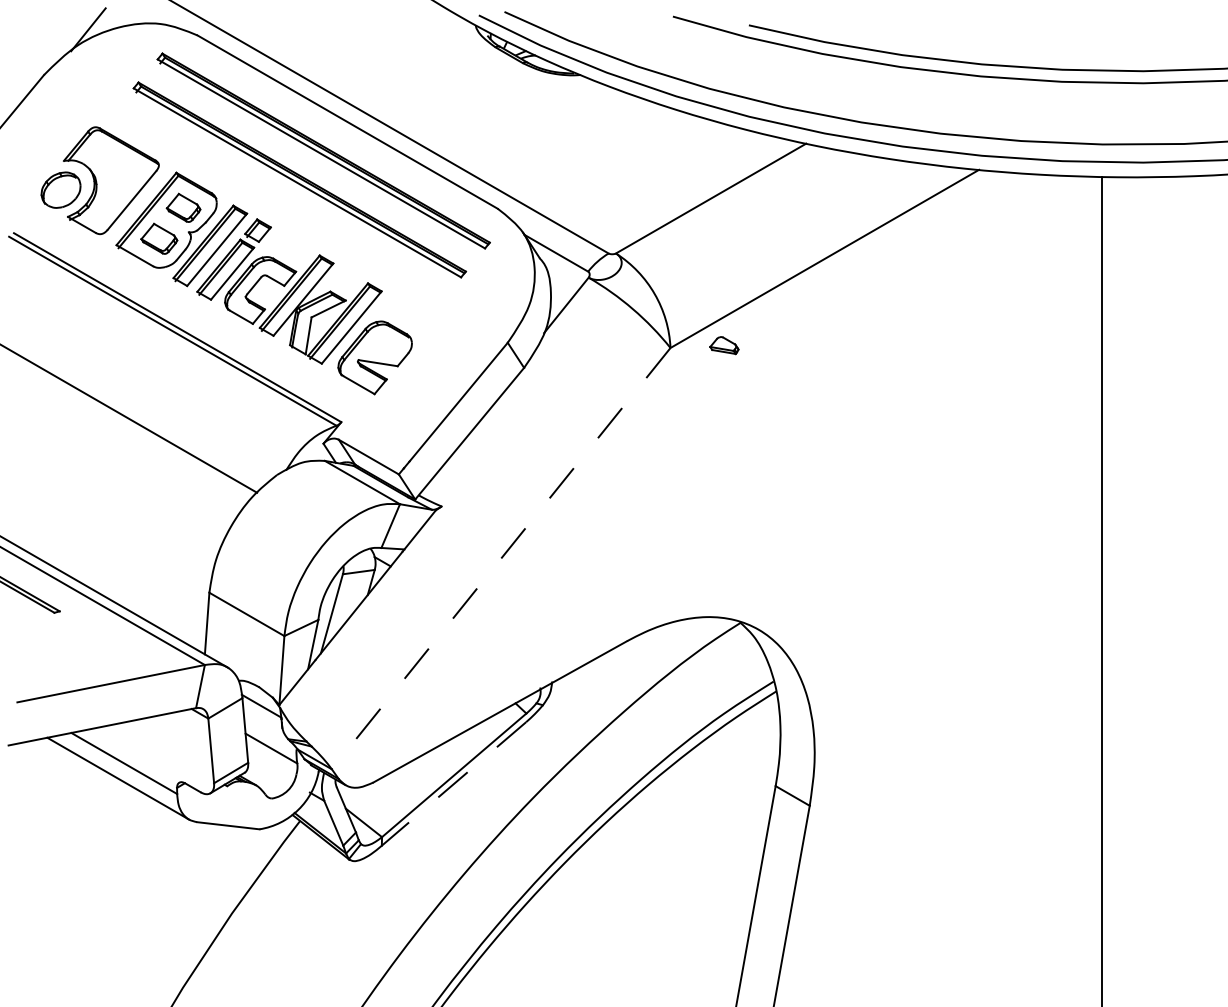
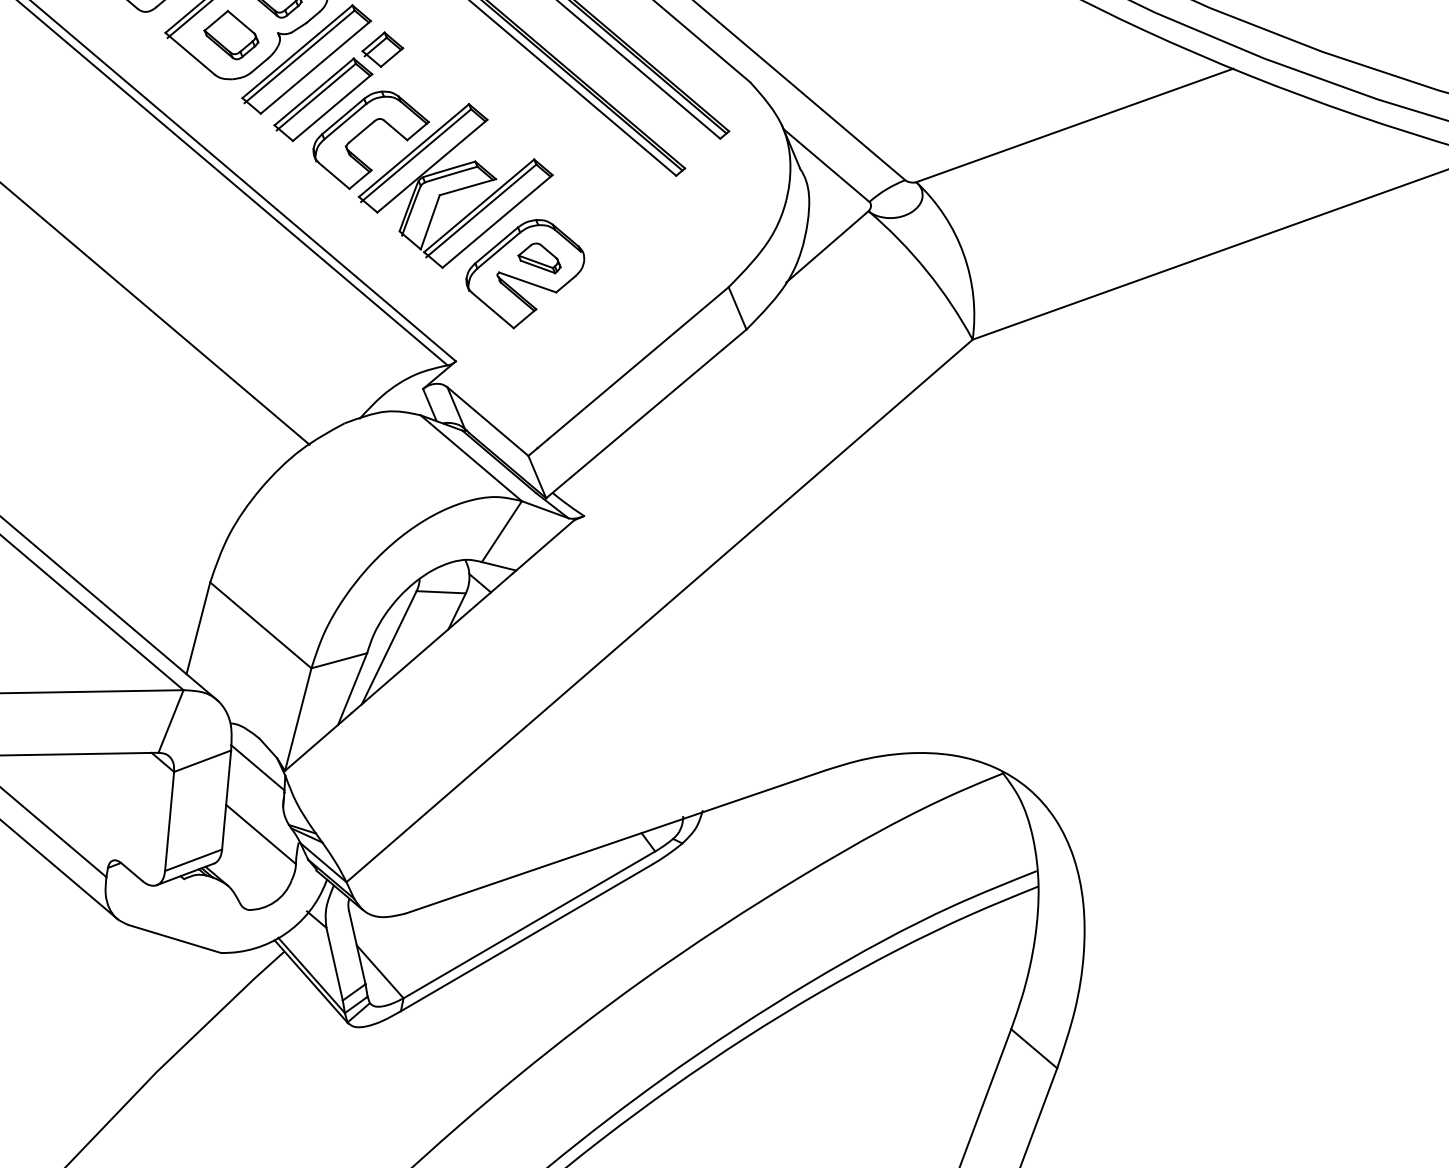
part: (724, 345) -> (540, 257), moved
line: (500, 559) -> (658, 612), dashed -> solid
line: (453, 784) -> (525, 938), dashed -> solid

